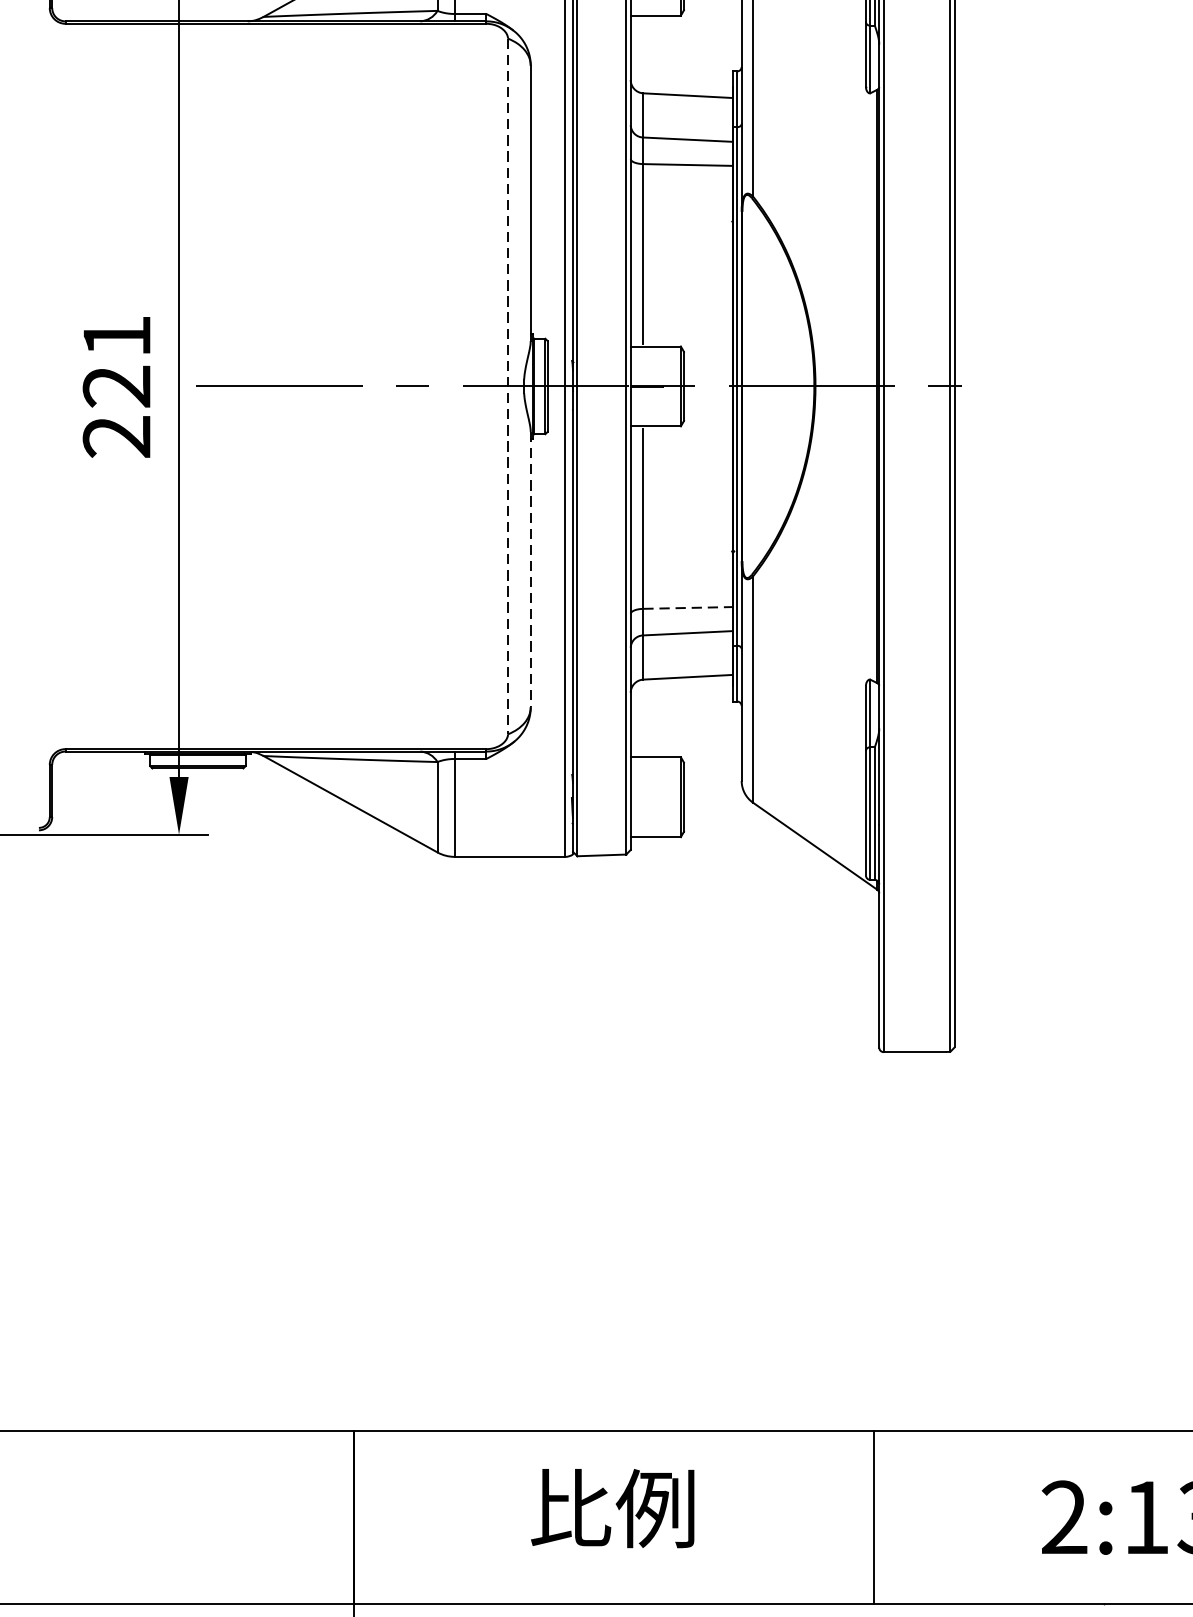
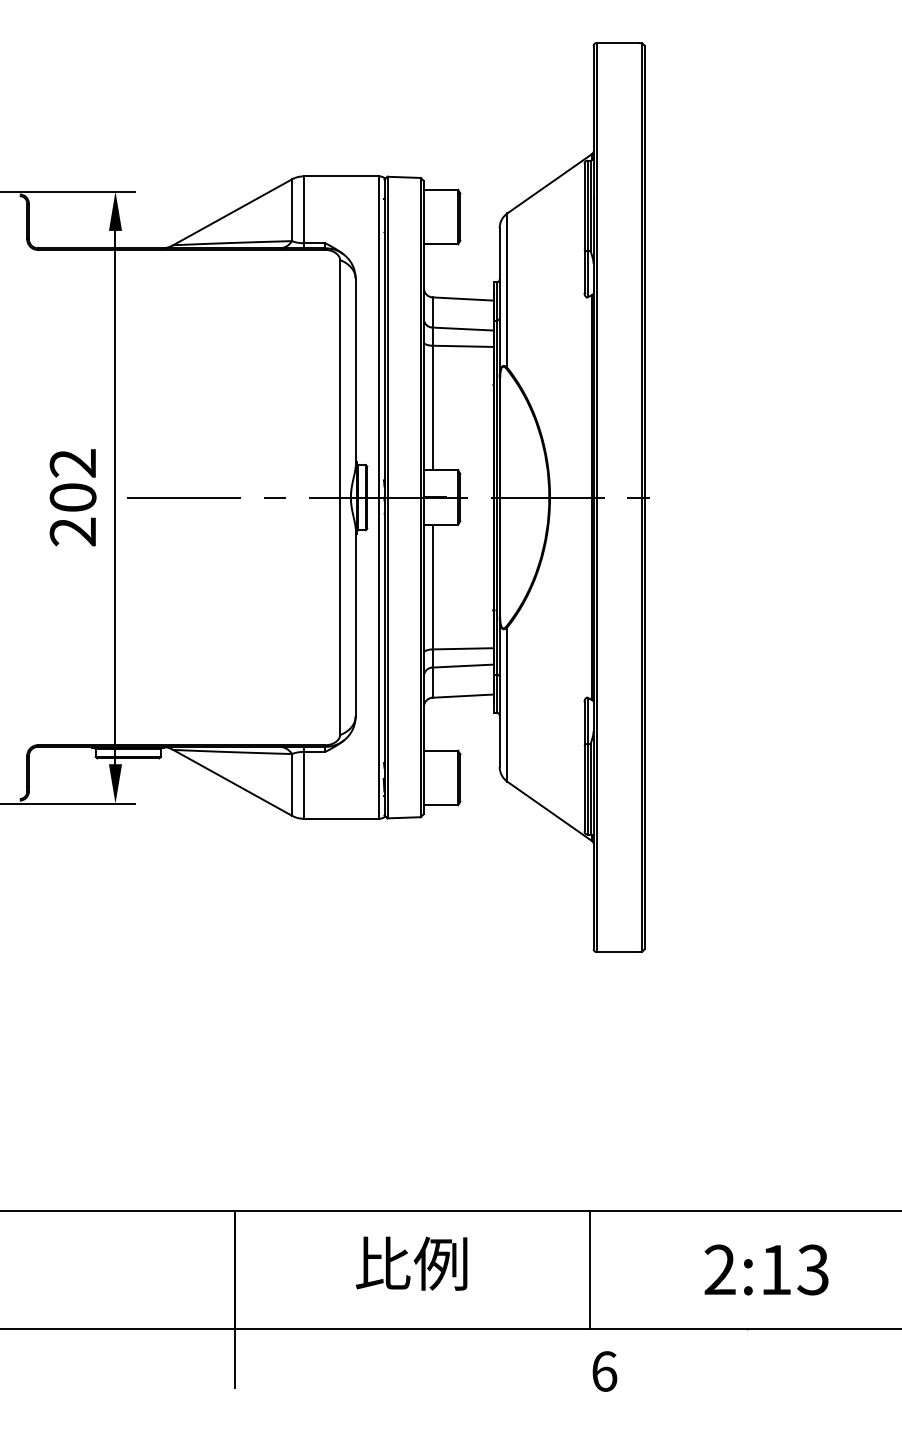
text: (116, 361) -> (72, 480), 221 -> 202
line: (508, 386) -> (340, 497), dashed -> solid
line: (530, 569) -> (355, 622), dashed -> solid
line: (688, 607) -> (463, 648), dashed -> solid

